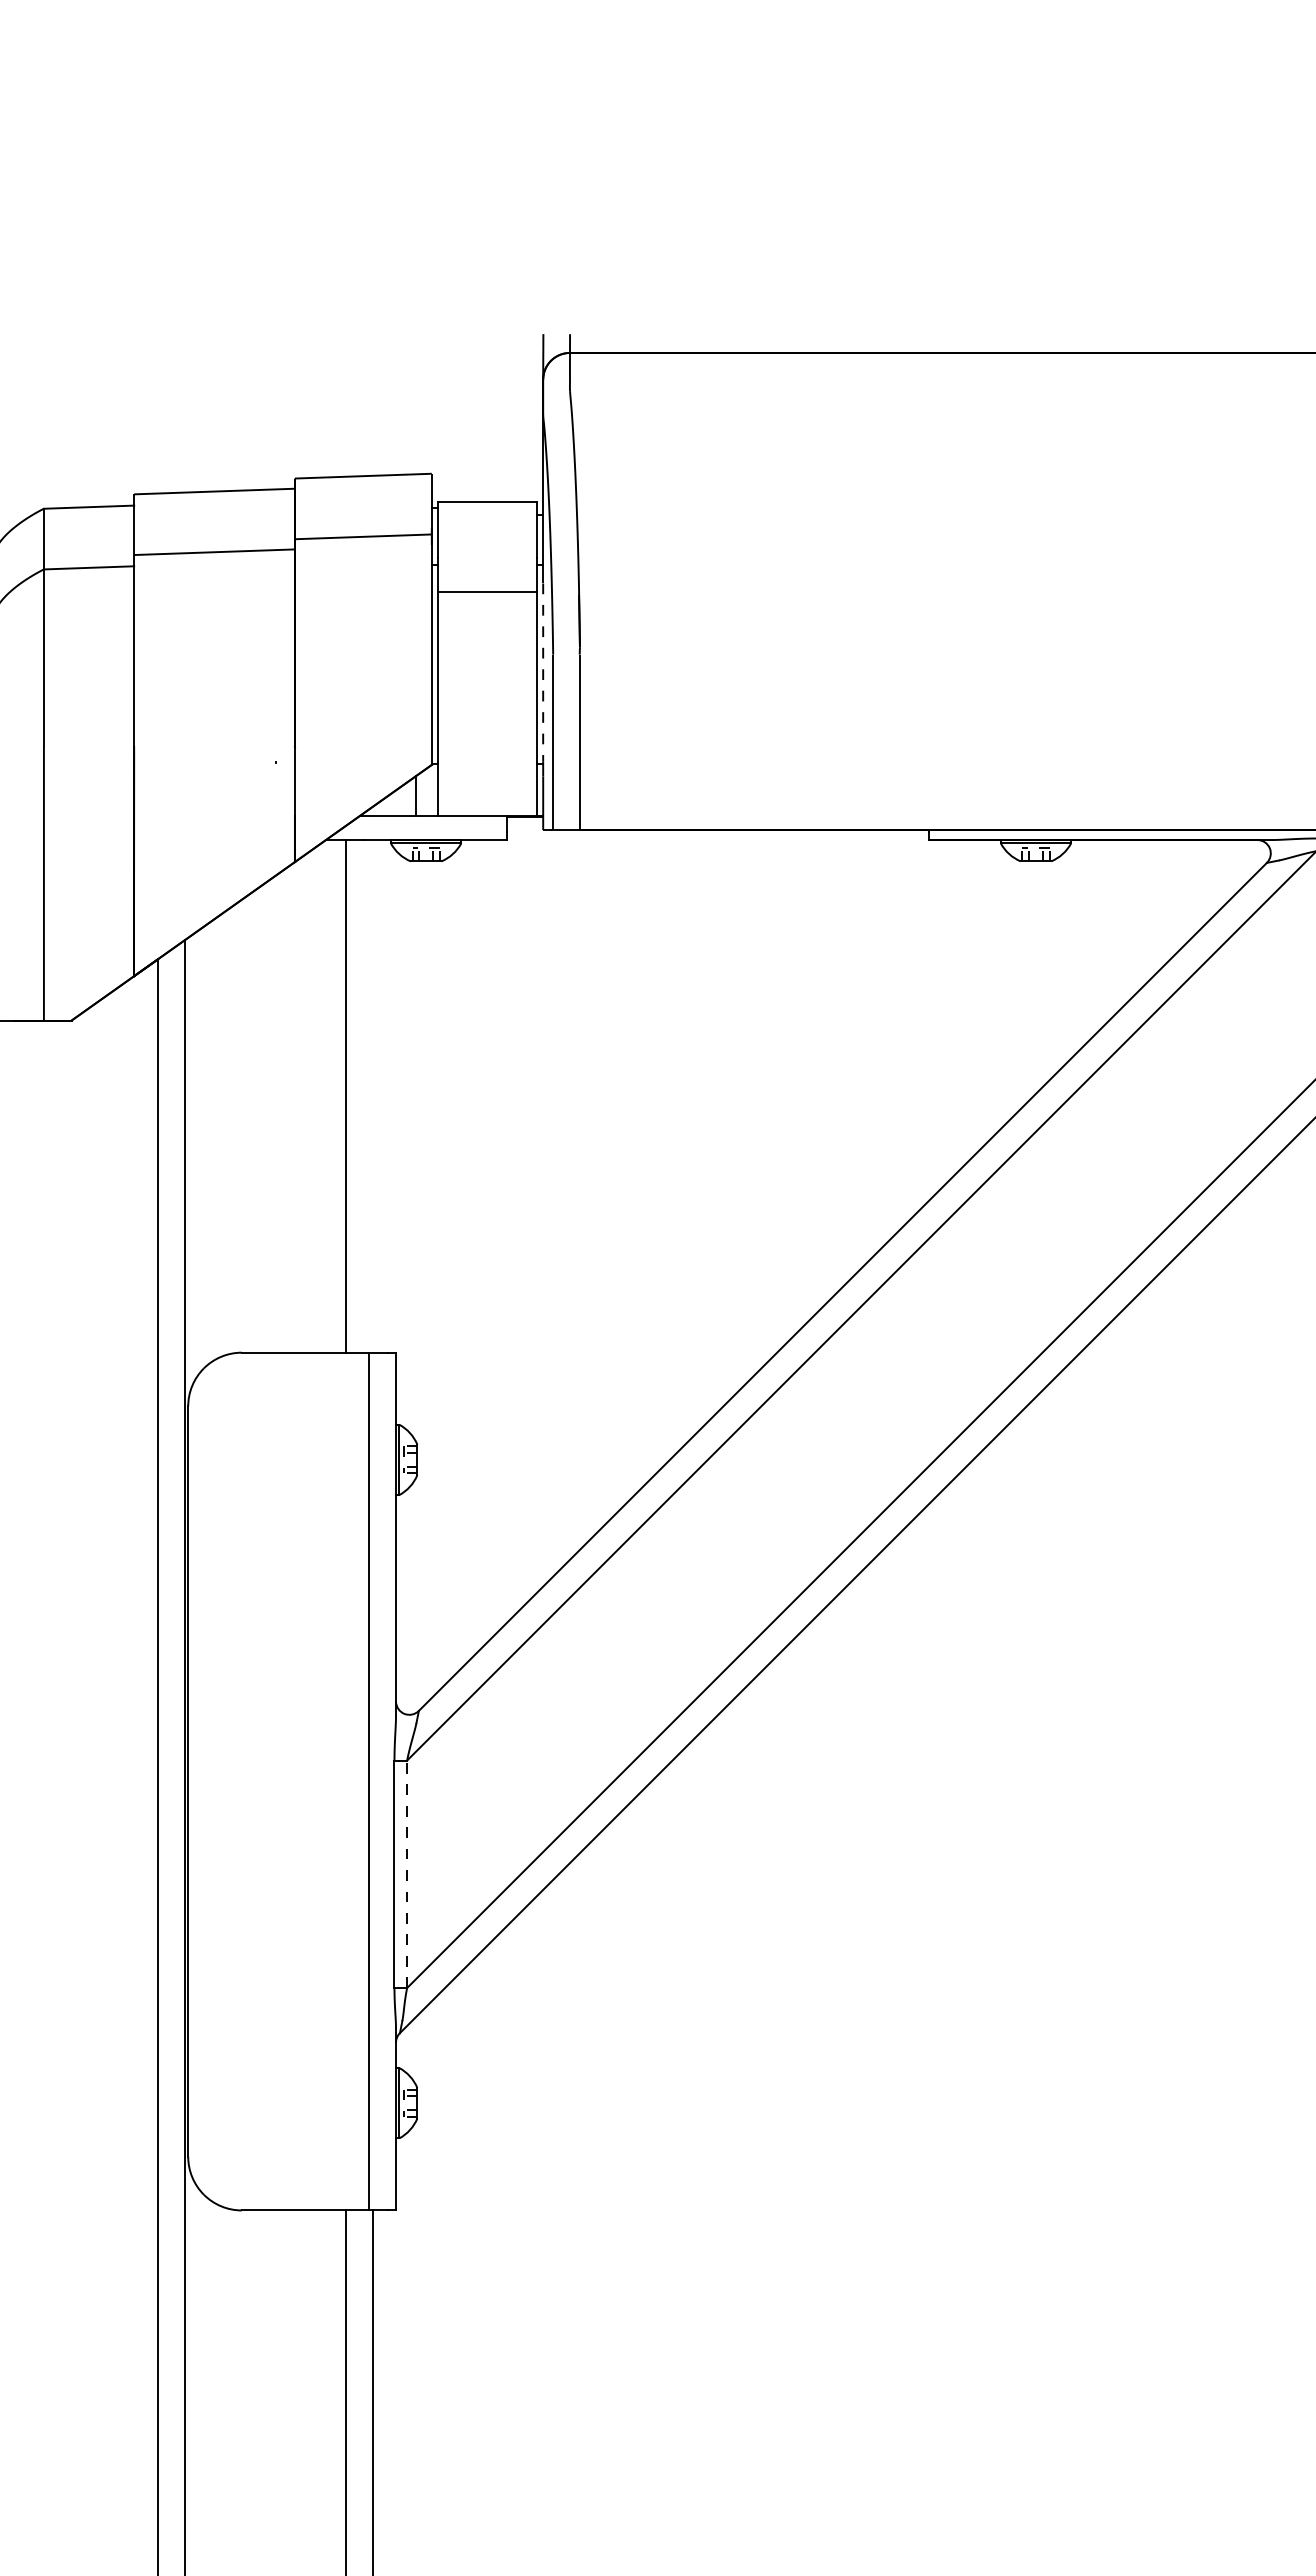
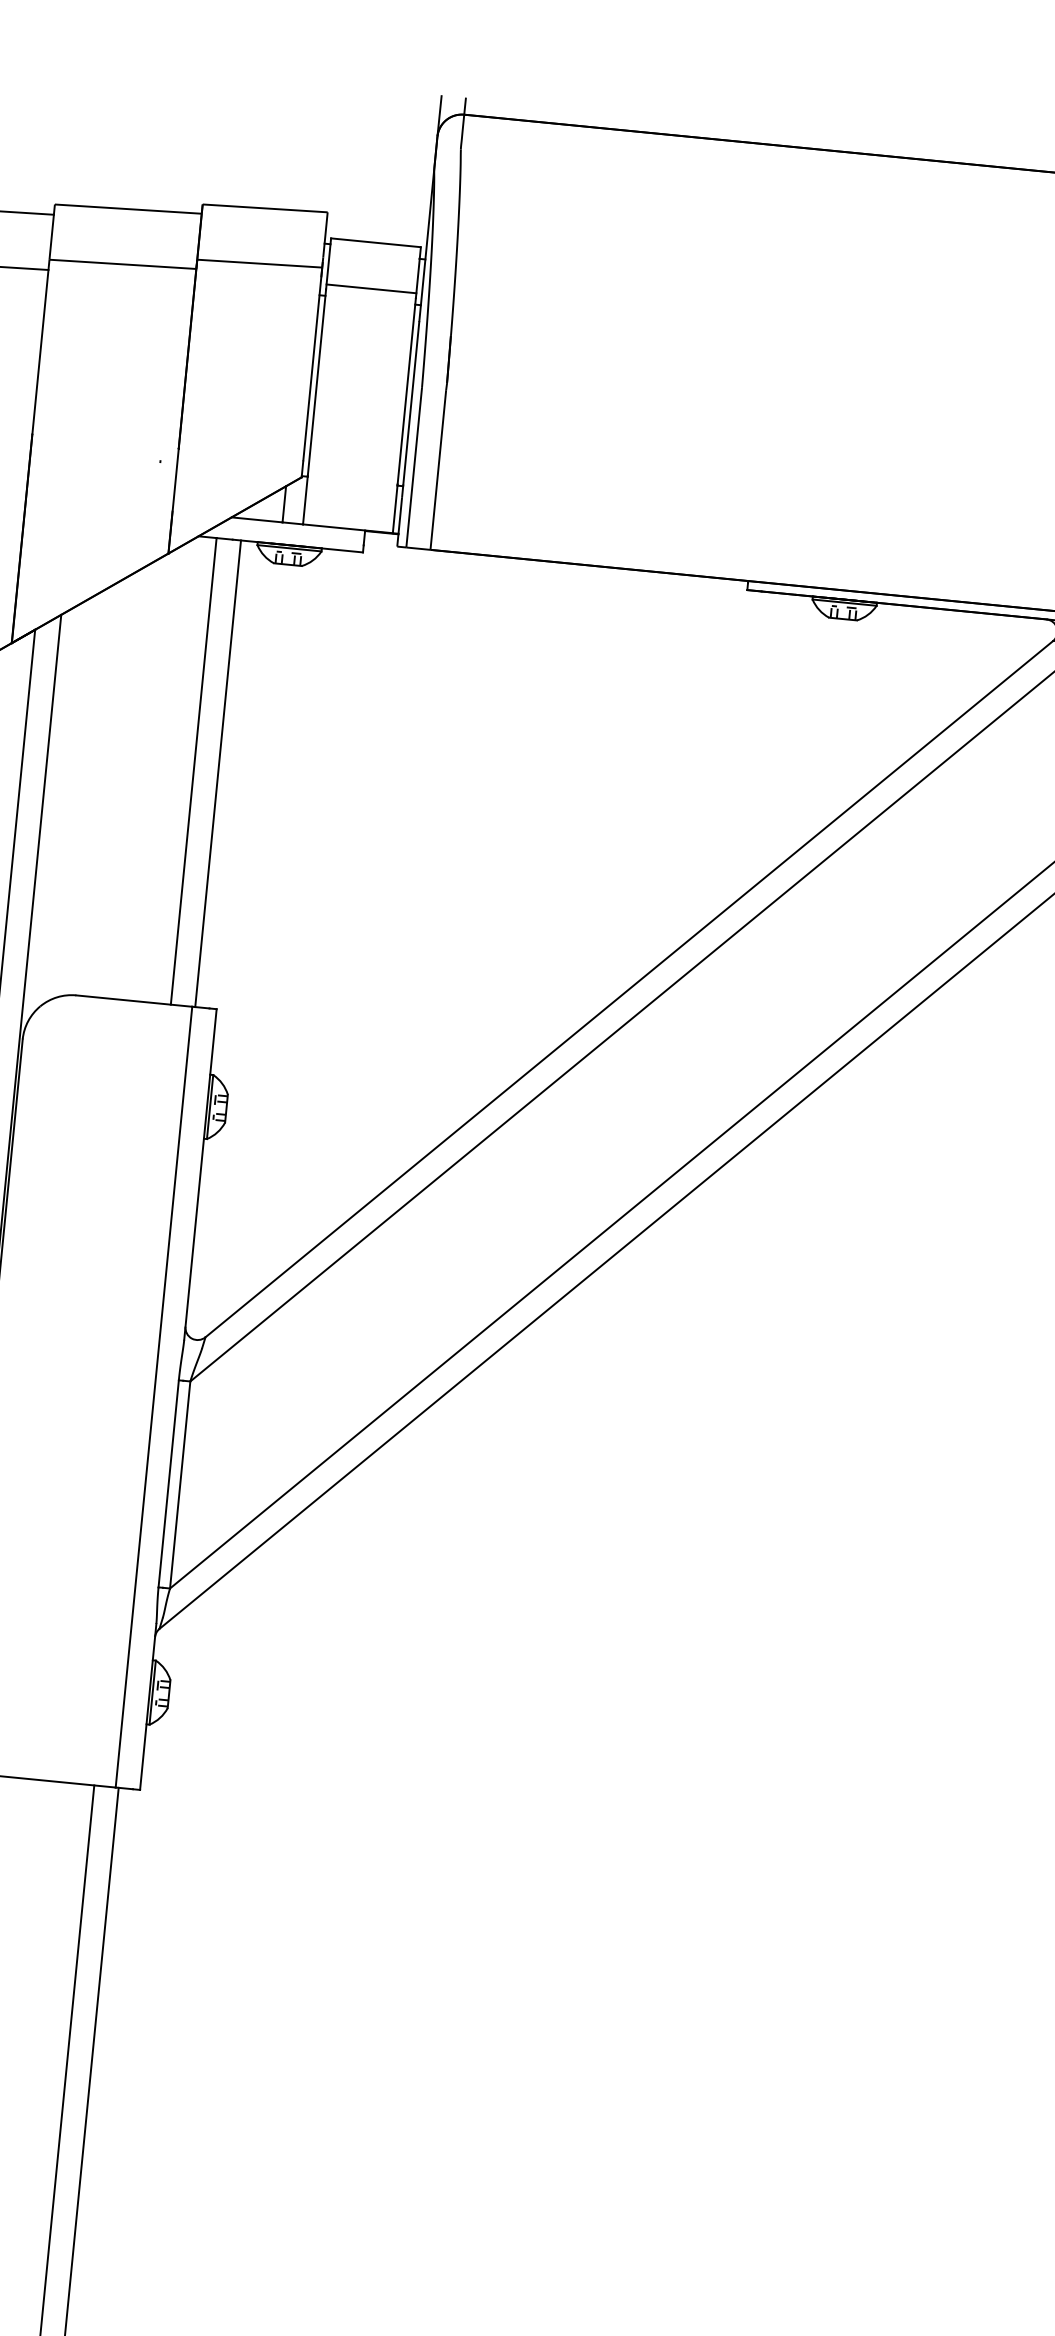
line: (487, 592) -> (371, 288), moved
line: (543, 673) -> (411, 404), dashed -> solid
line: (372, 1096) -> (218, 773), added
line: (407, 1874) -> (180, 1485), dashed -> solid

